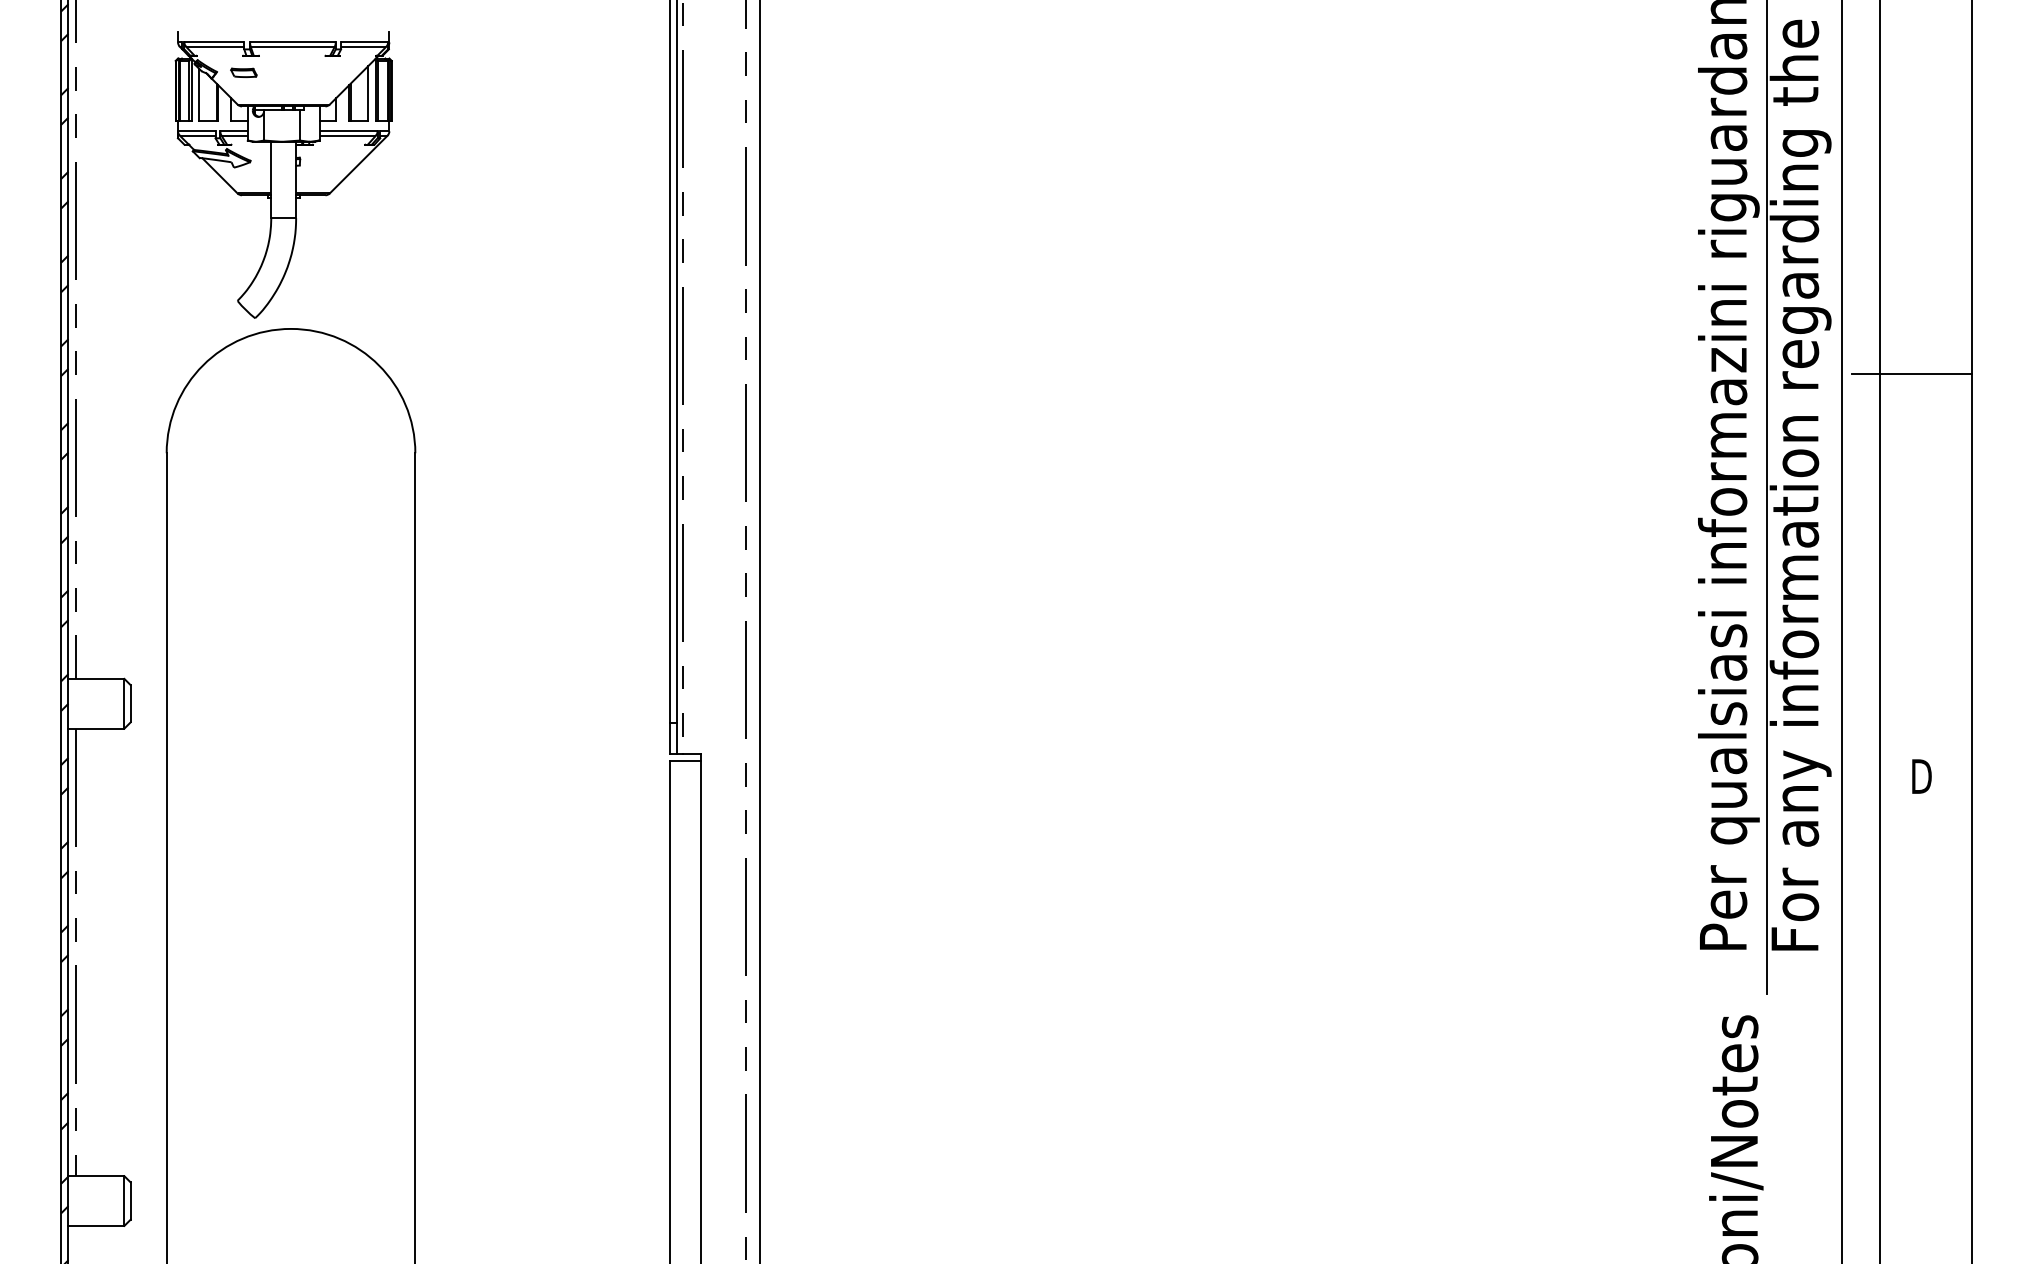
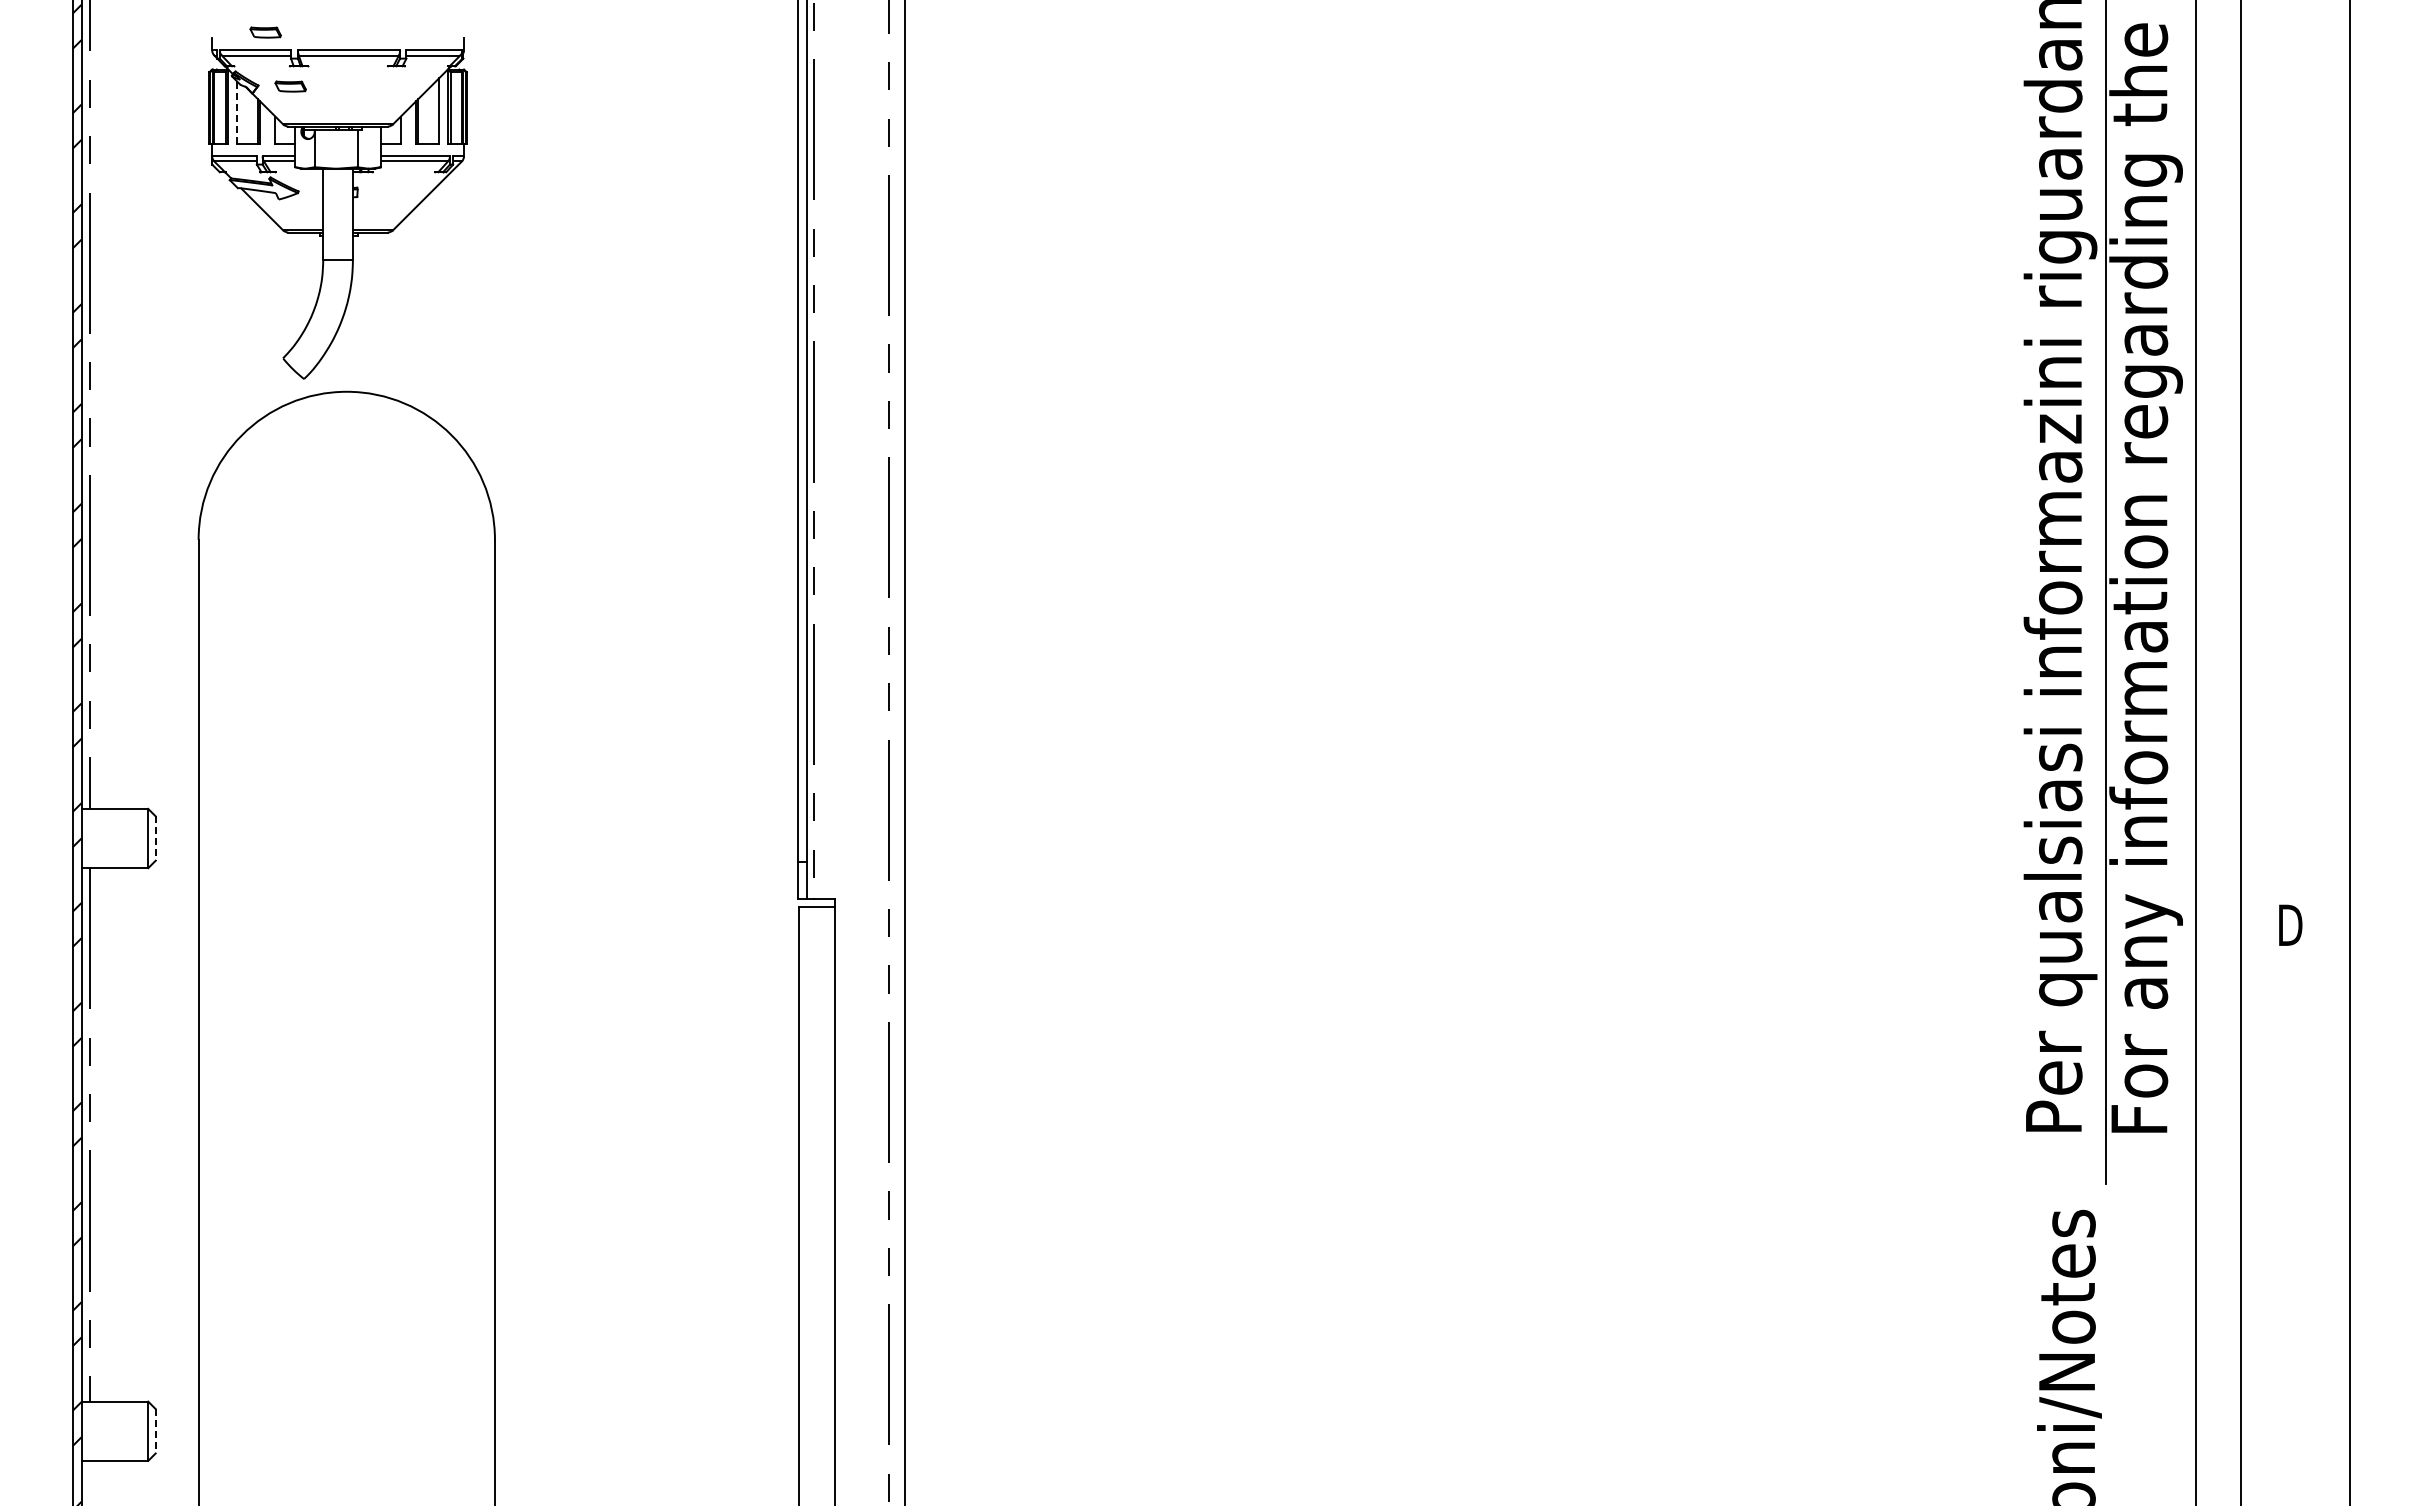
part: (222, 27) -> (265, 32), added
line: (199, 95) -> (237, 113), solid -> dashed
line: (1911, 374) -> (2278, 445), removed
line: (130, 704) -> (155, 839), solid -> dashed
line: (130, 1201) -> (155, 1431), solid -> dashed

